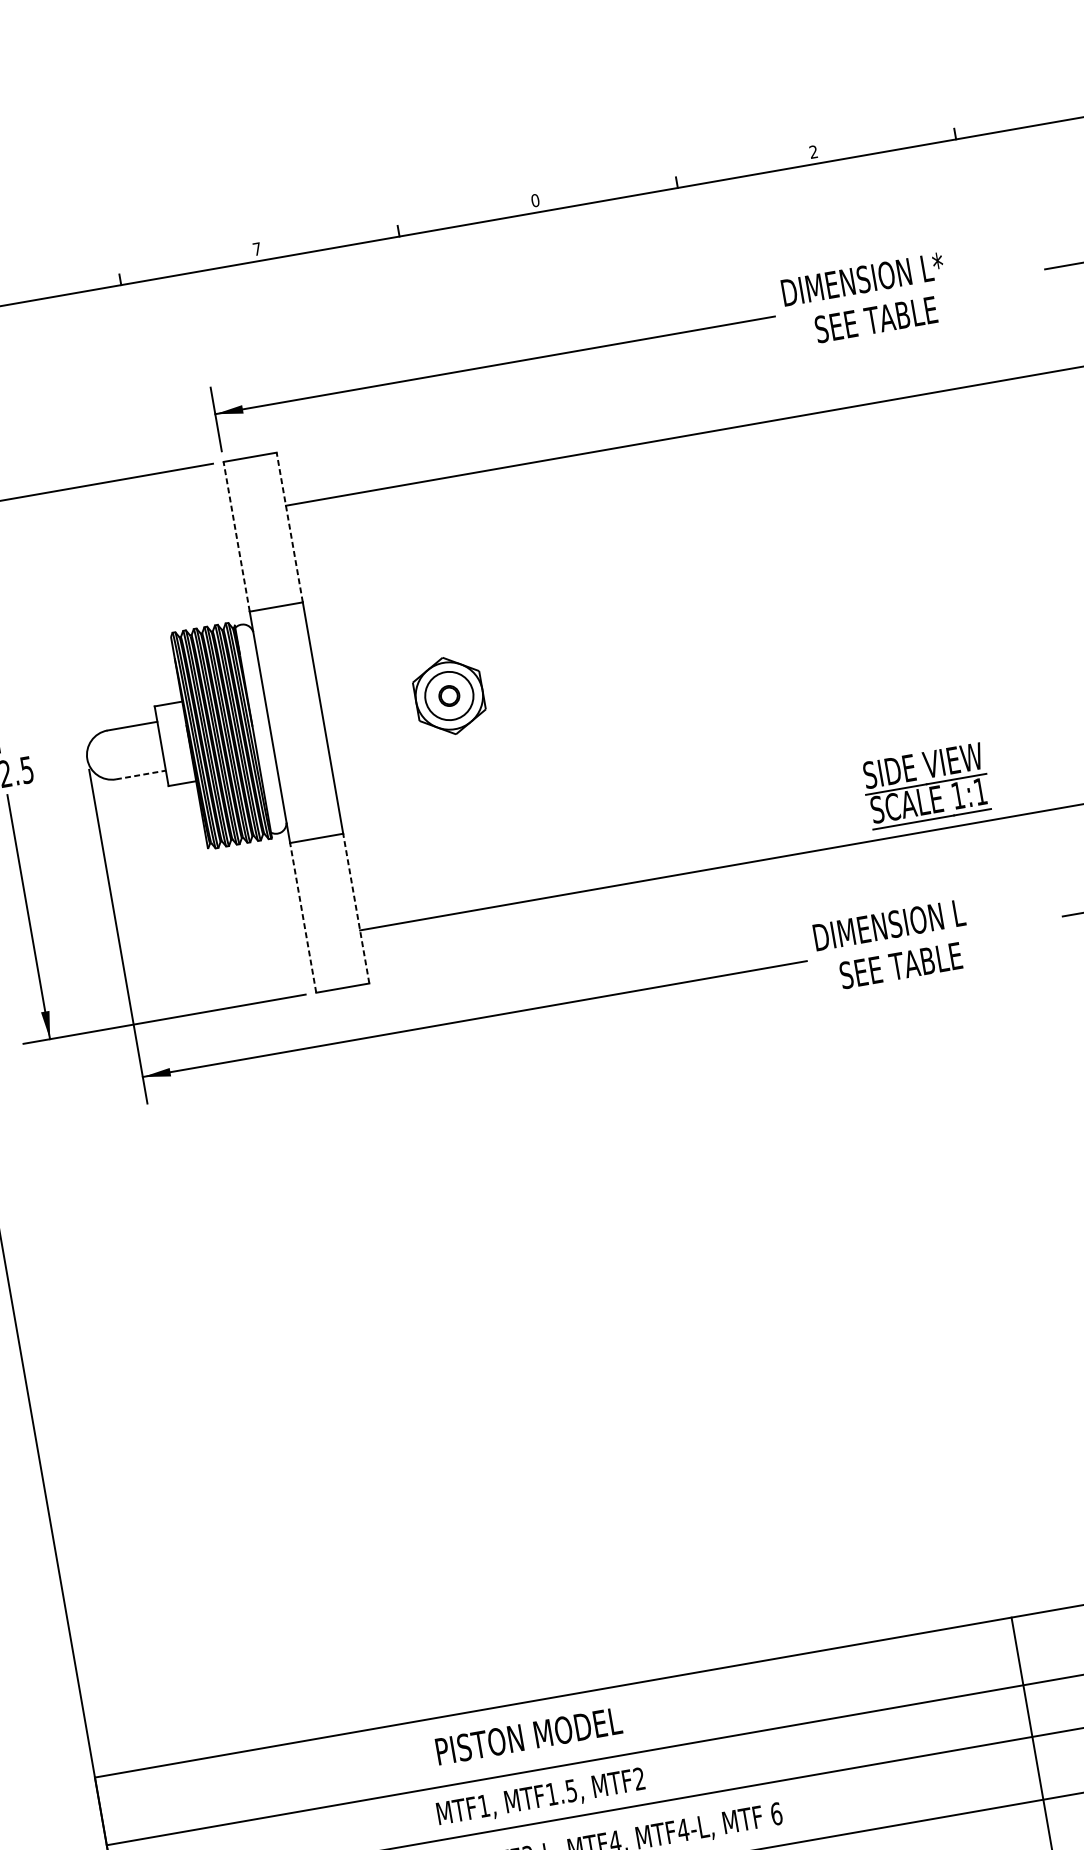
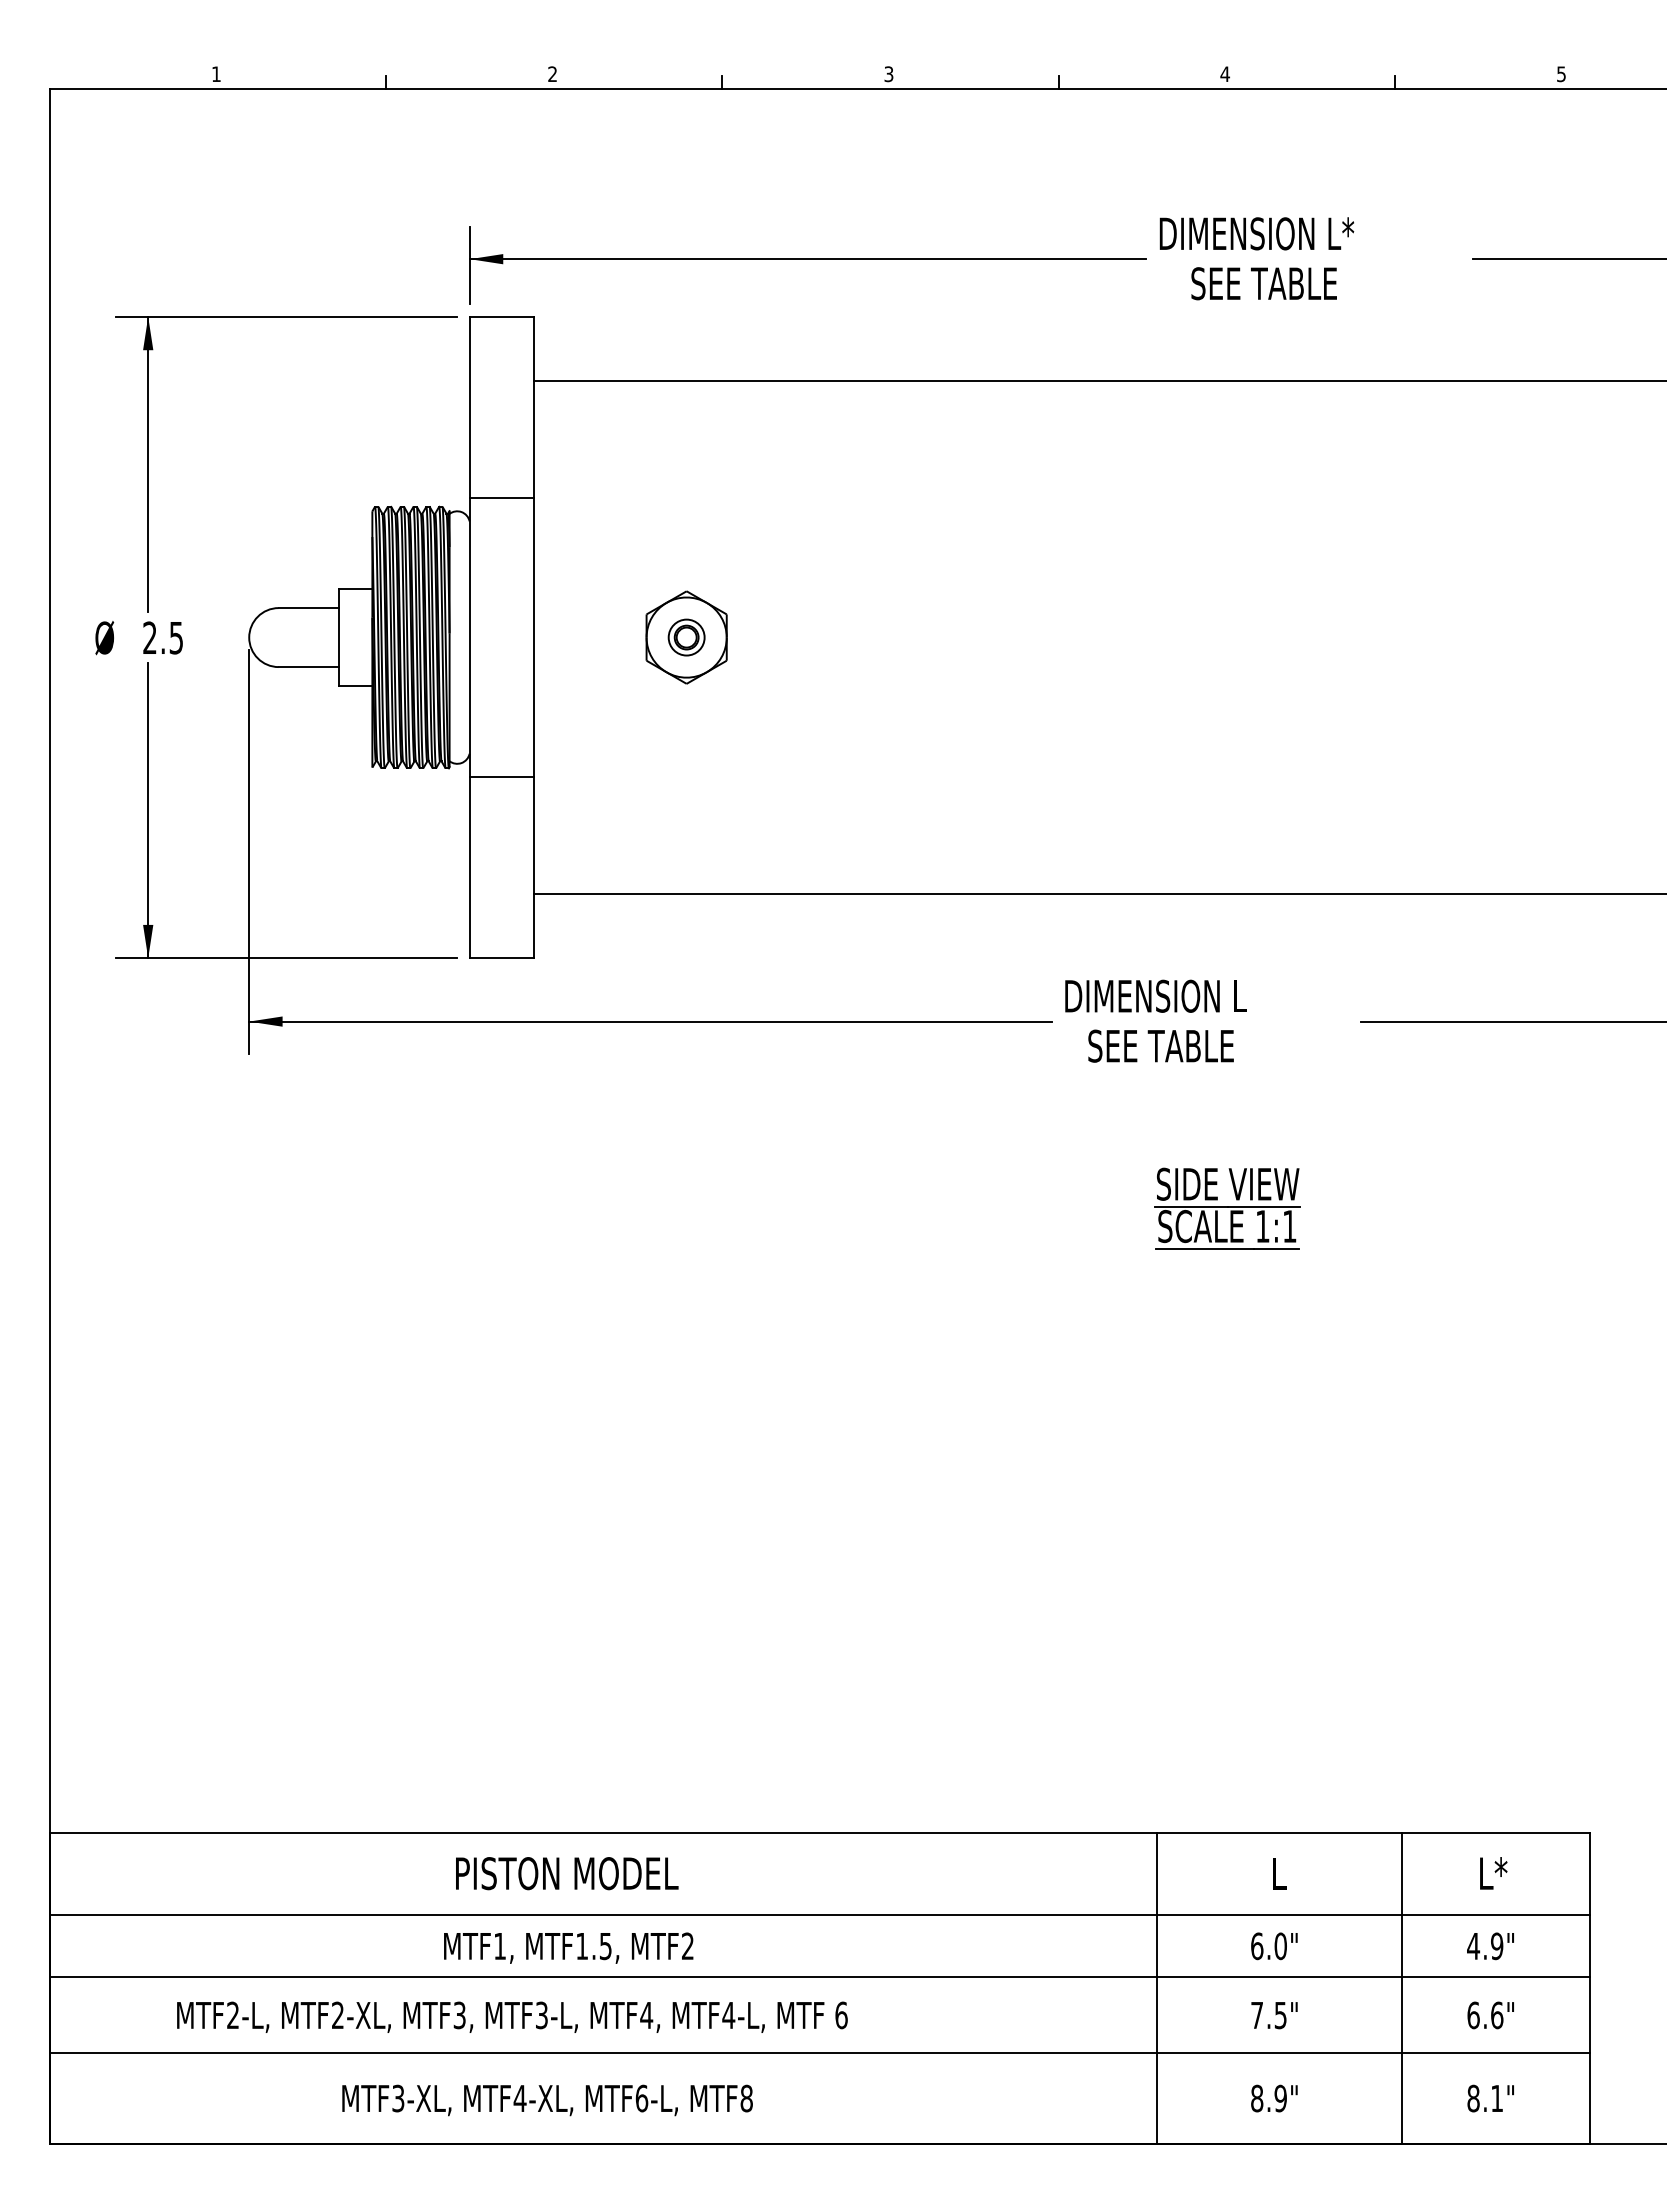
text: (813, 151) -> (1225, 73), 2 -> 4
text: (535, 200) -> (888, 74), 0 -> 3
text: (256, 248) -> (552, 73), 7 -> 2
line: (290, 526) -> (534, 406), dashed -> solid
line: (236, 536) -> (469, 406), dashed -> solid
circle: (449, 695) -> (686, 637), size x0.62
line: (141, 775) -> (309, 667), dashed -> solid
part: (926, 785) -> (1227, 1208), moved
line: (356, 908) -> (534, 867), dashed -> solid
line: (302, 917) -> (469, 867), dashed -> solid

